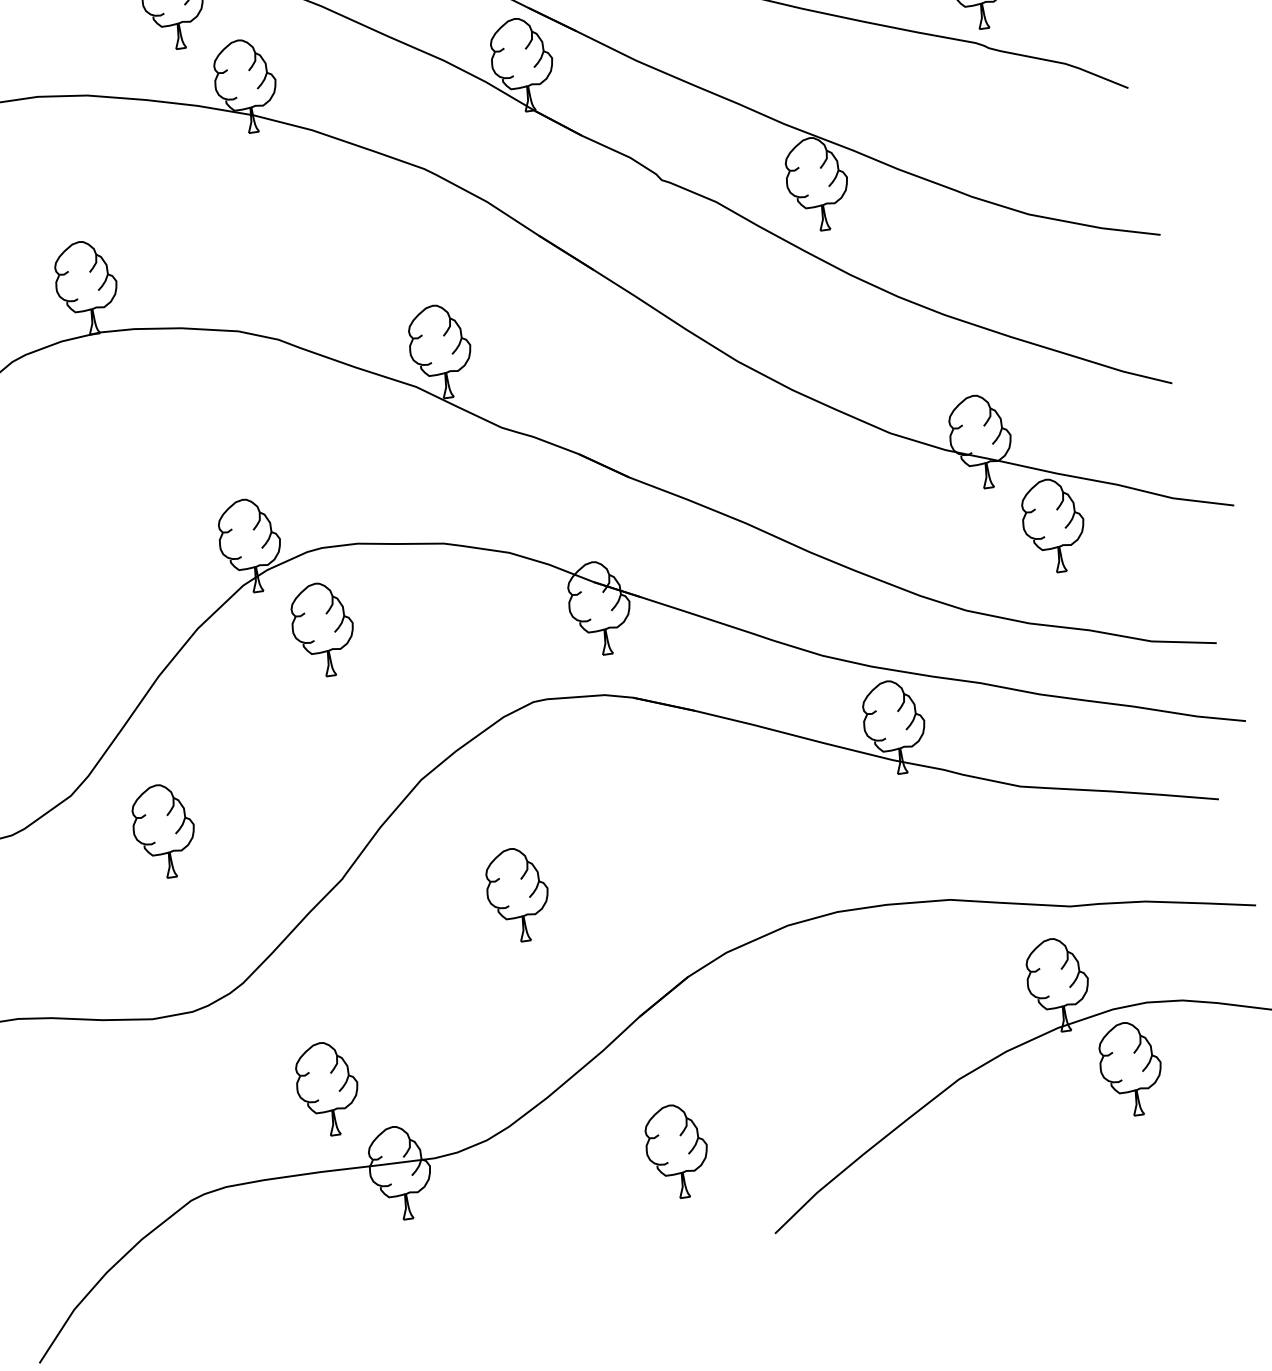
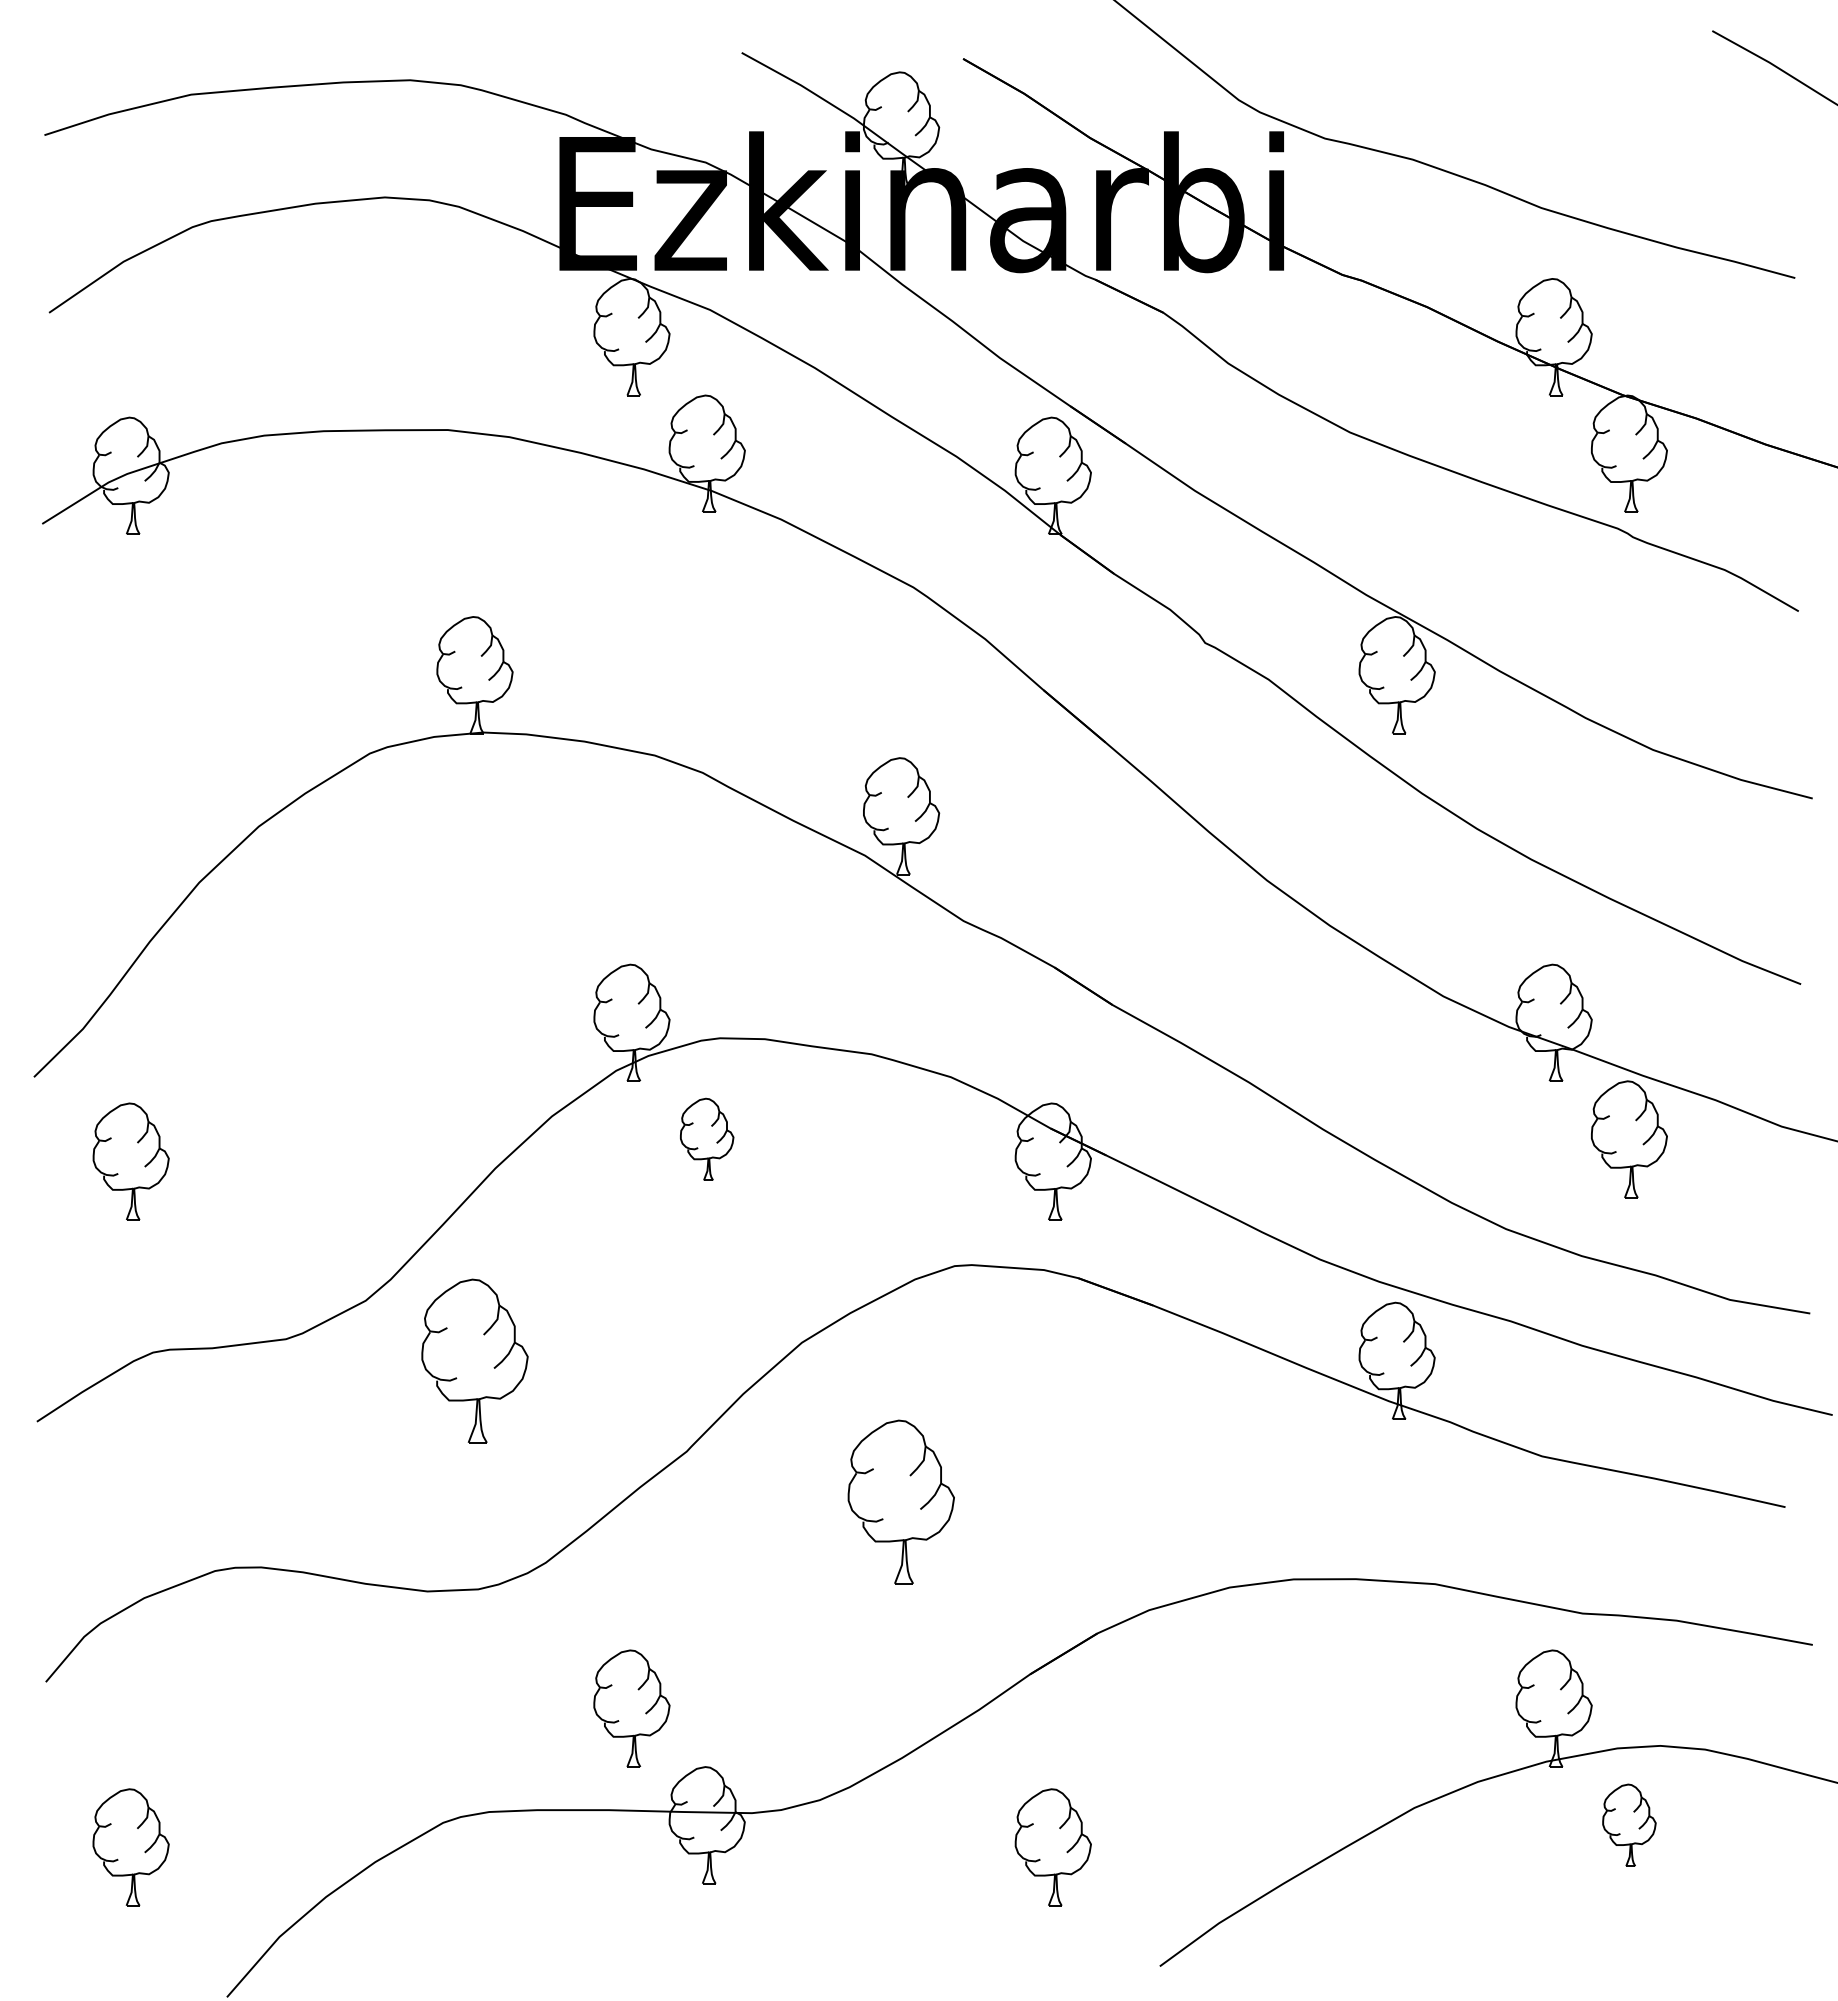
part: (322, 629) -> (706, 1139), size x0.7
part: (163, 830) -> (474, 1360), size x1.4
part: (517, 894) -> (901, 1501), size x1.4
part: (1131, 1069) -> (1629, 1825), size x0.7

